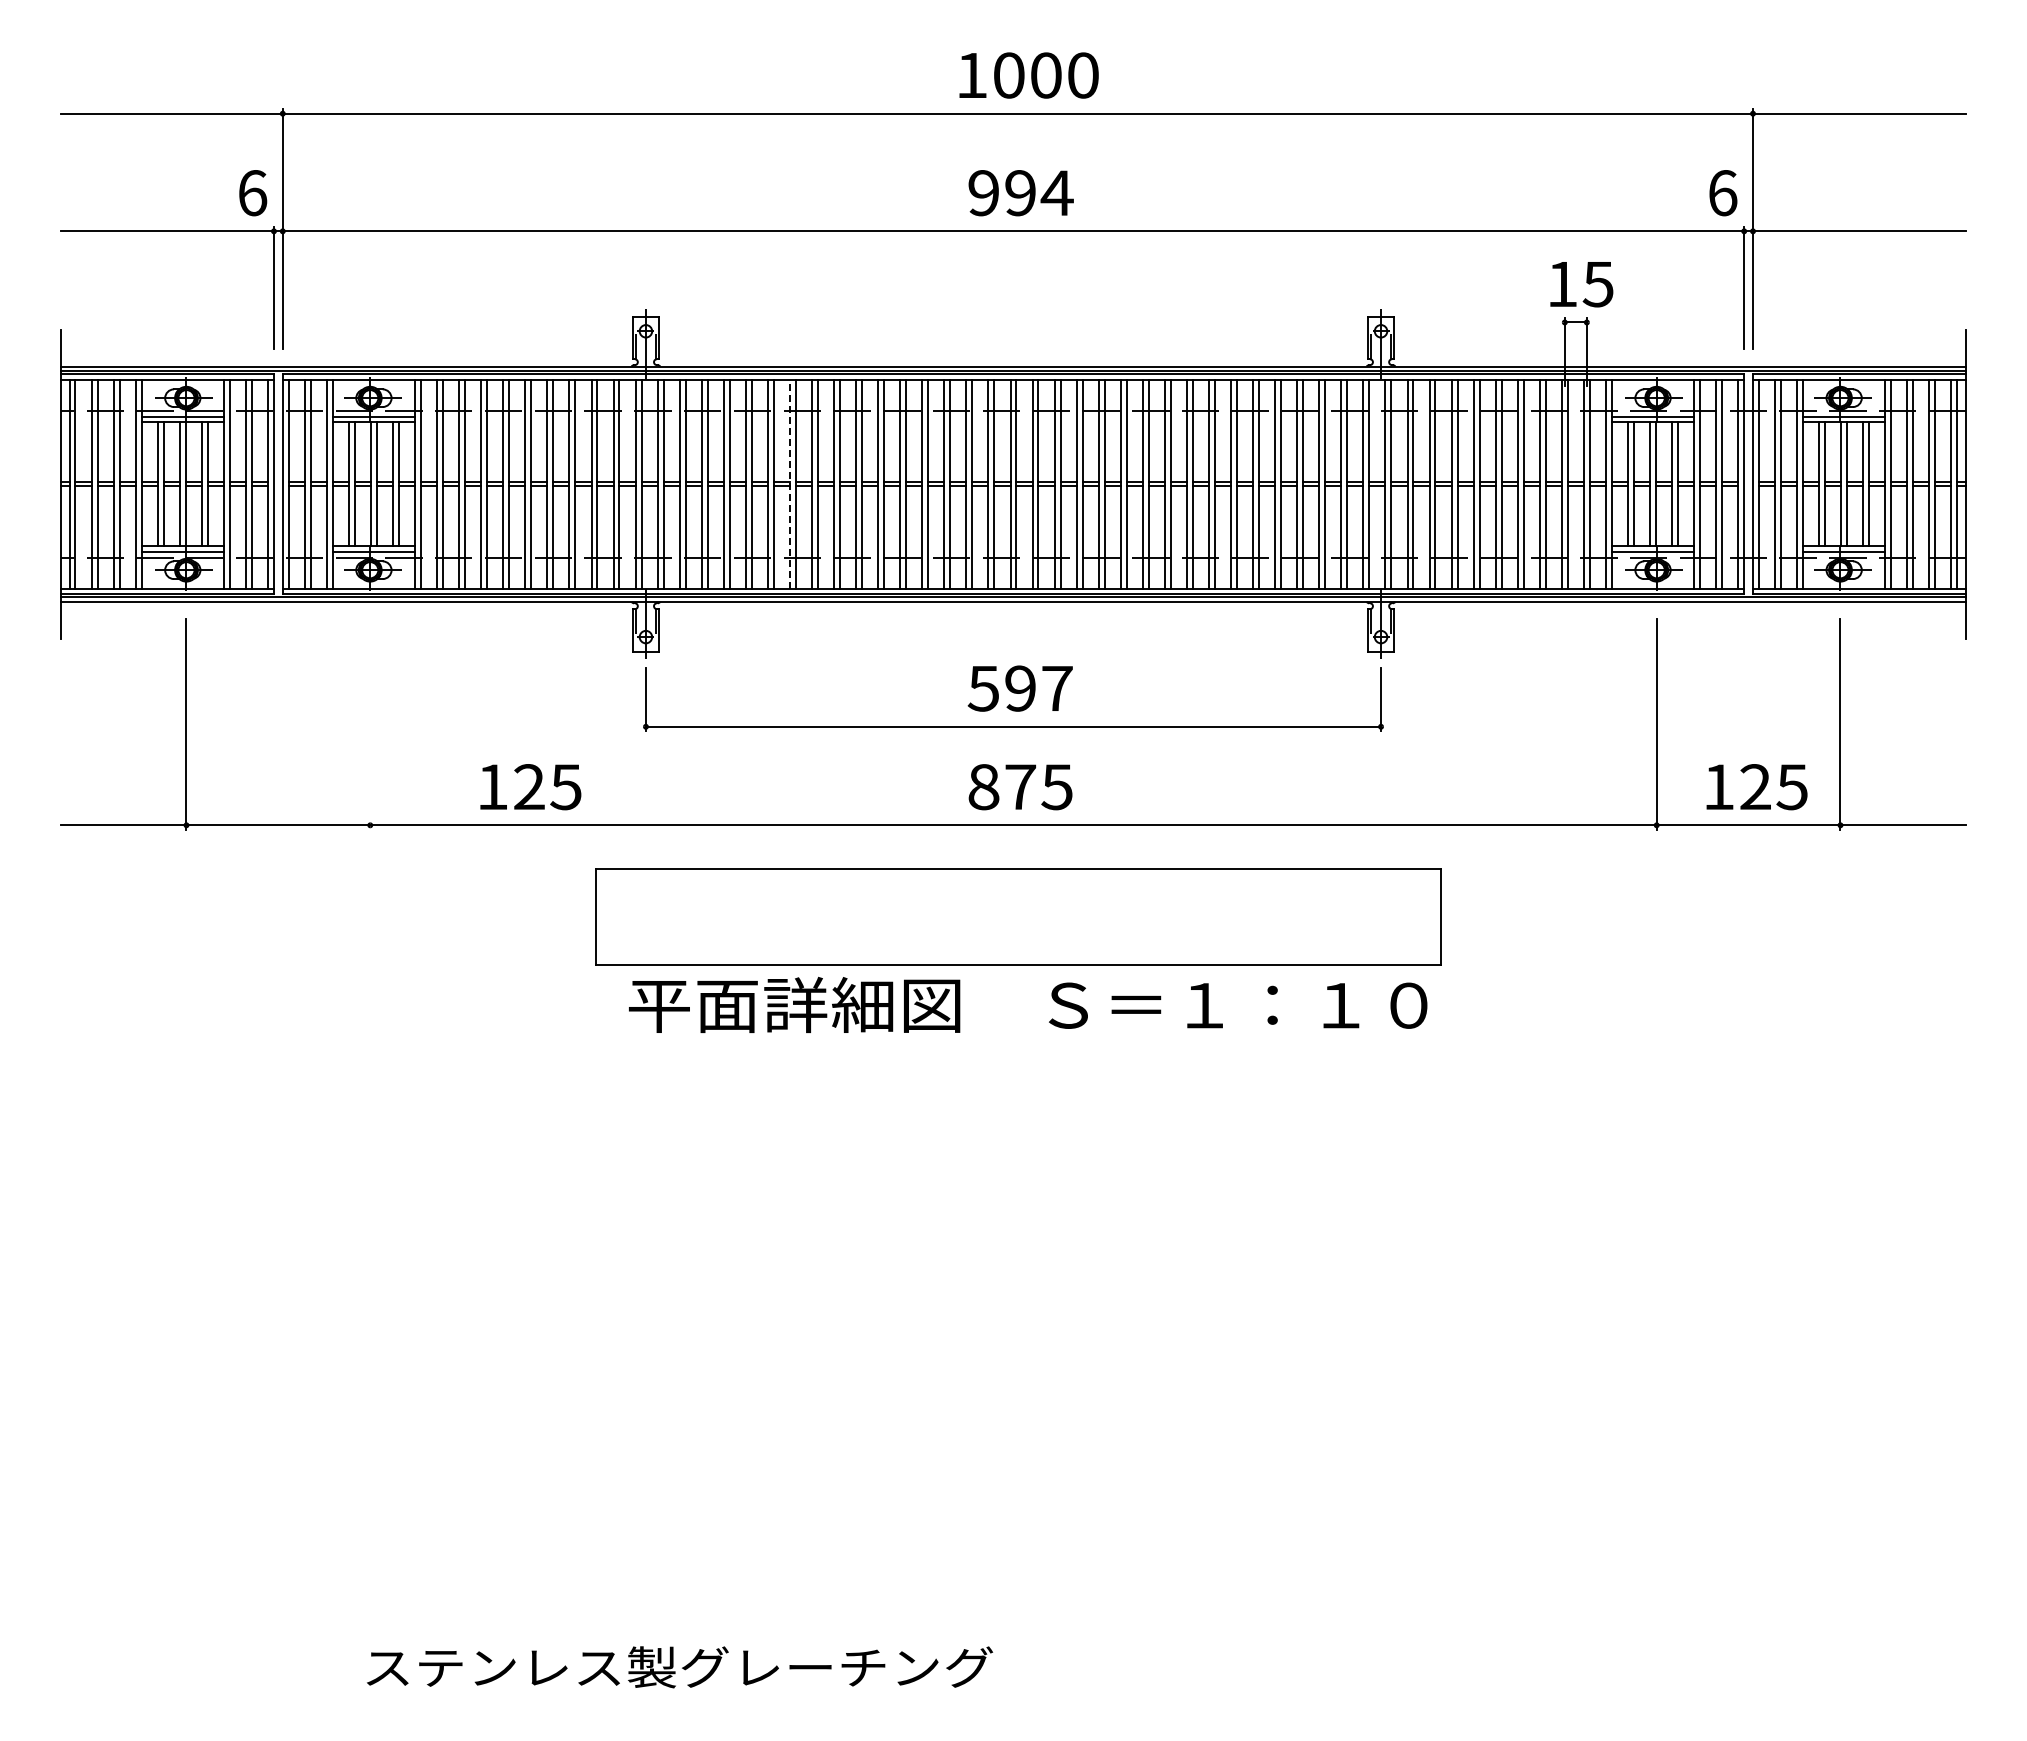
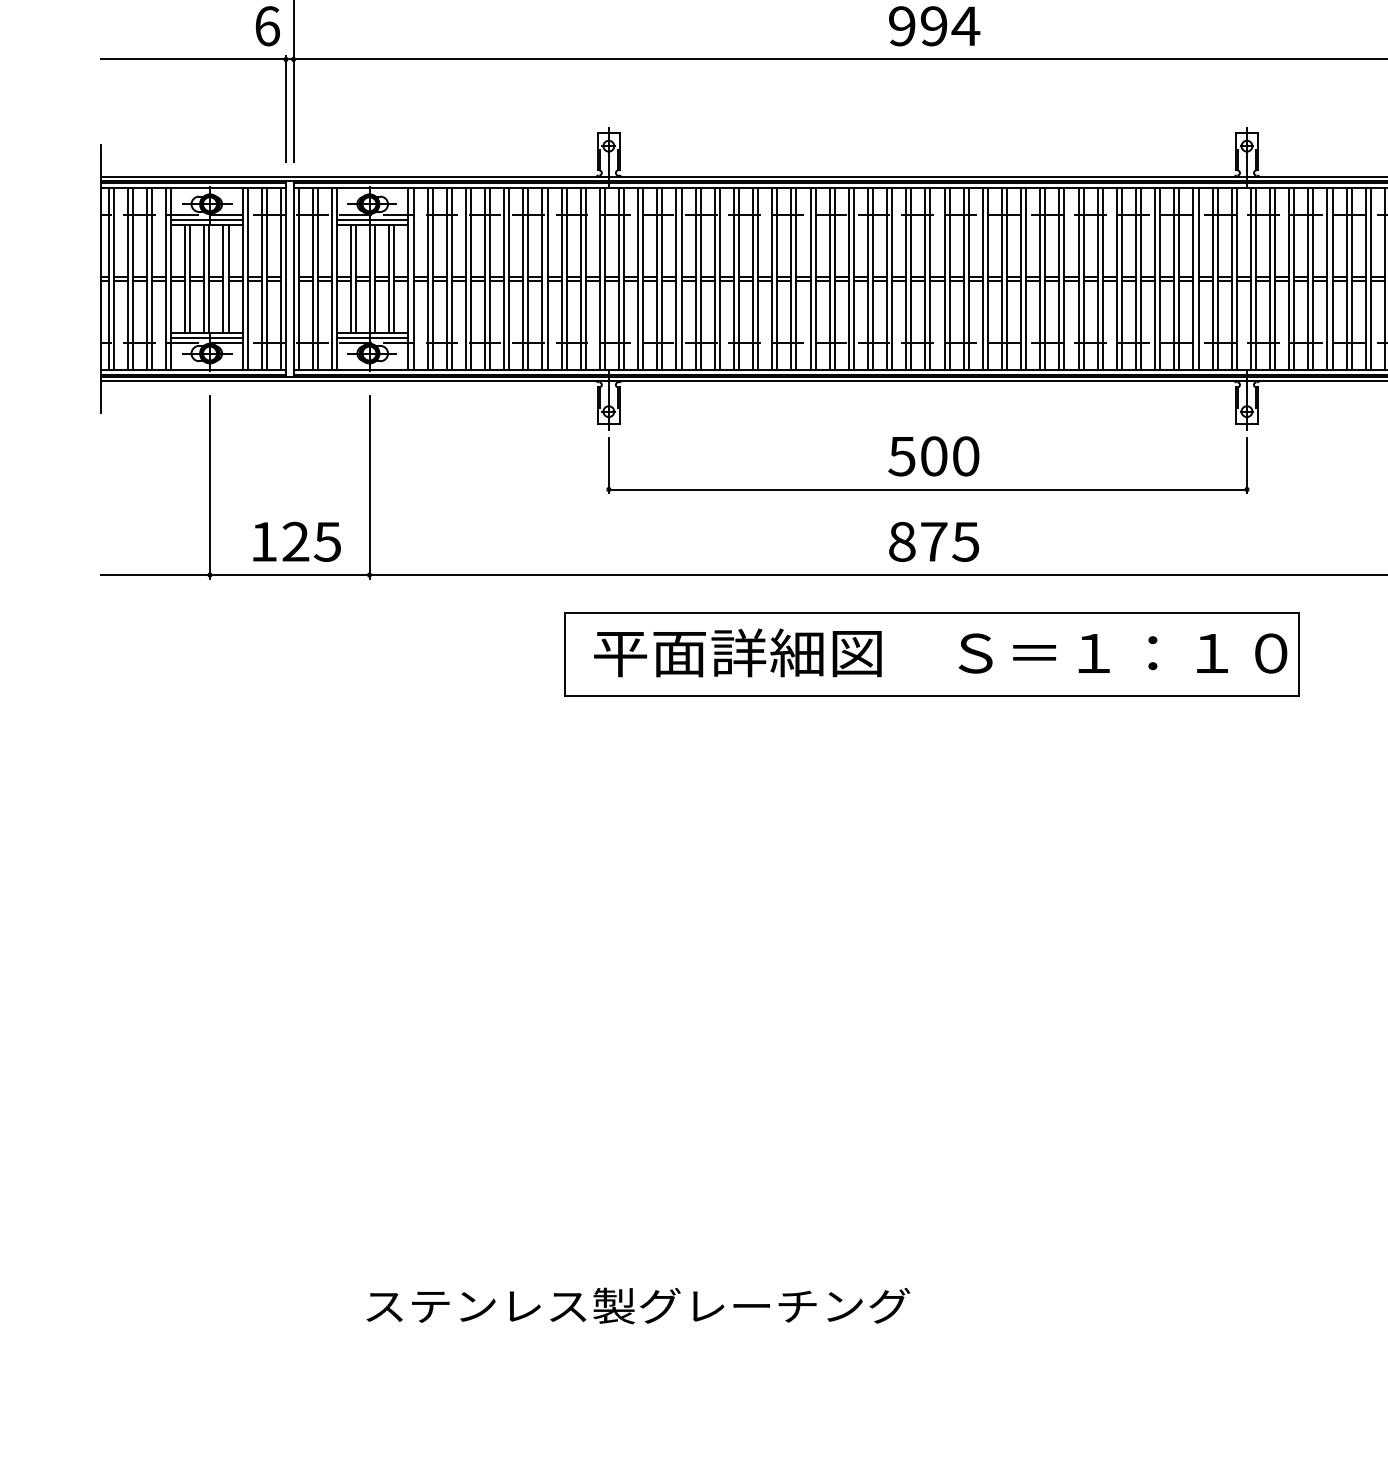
line: (790, 483) -> (734, 278), dashed -> solid
text: (1038, 688) -> (949, 456), 597 -> 500
line: (370, 724) -> (369, 487), added
text: (530, 787) -> (296, 542), moved
text: (1028, 1004) -> (940, 652), moved

